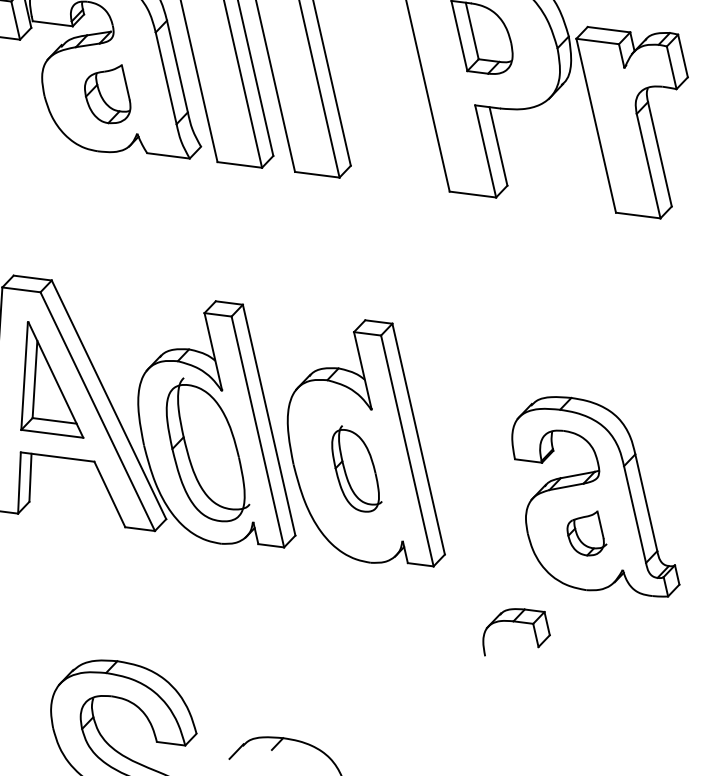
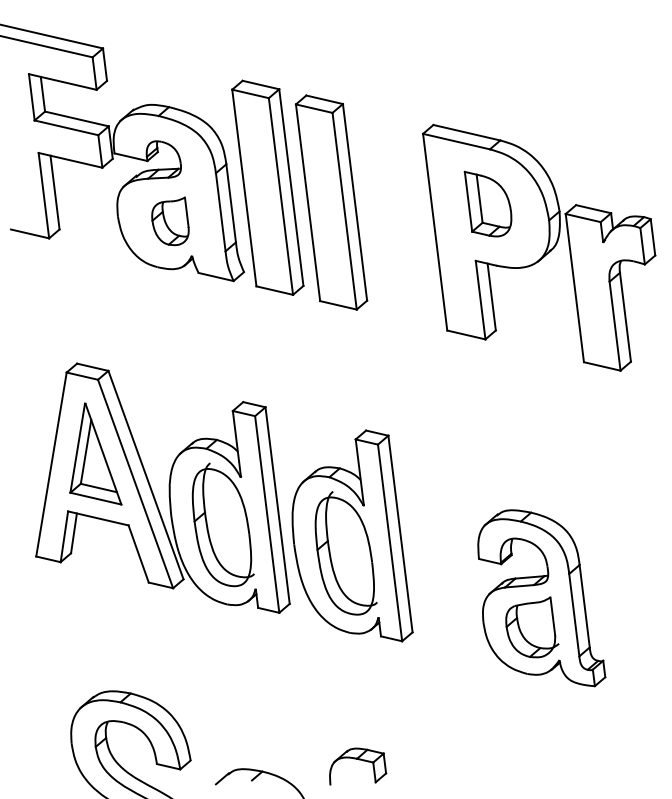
part: (355, 468) -> (345, 553), size x1.67
part: (586, 534) -> (532, 627), size x1.67
part: (516, 623) -> (359, 760), moved

